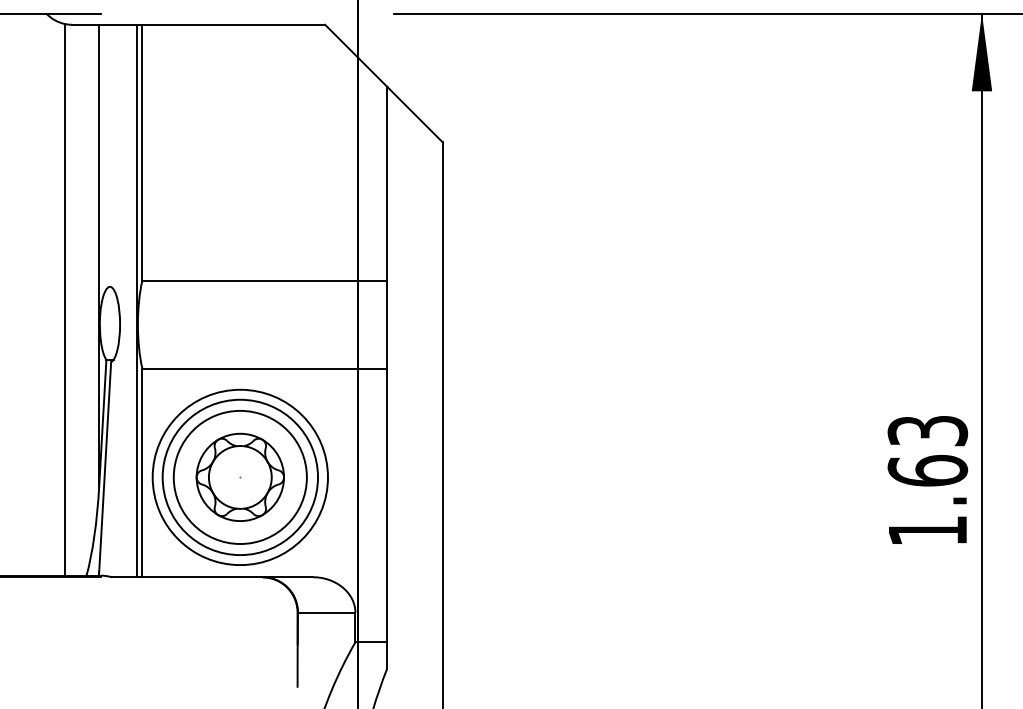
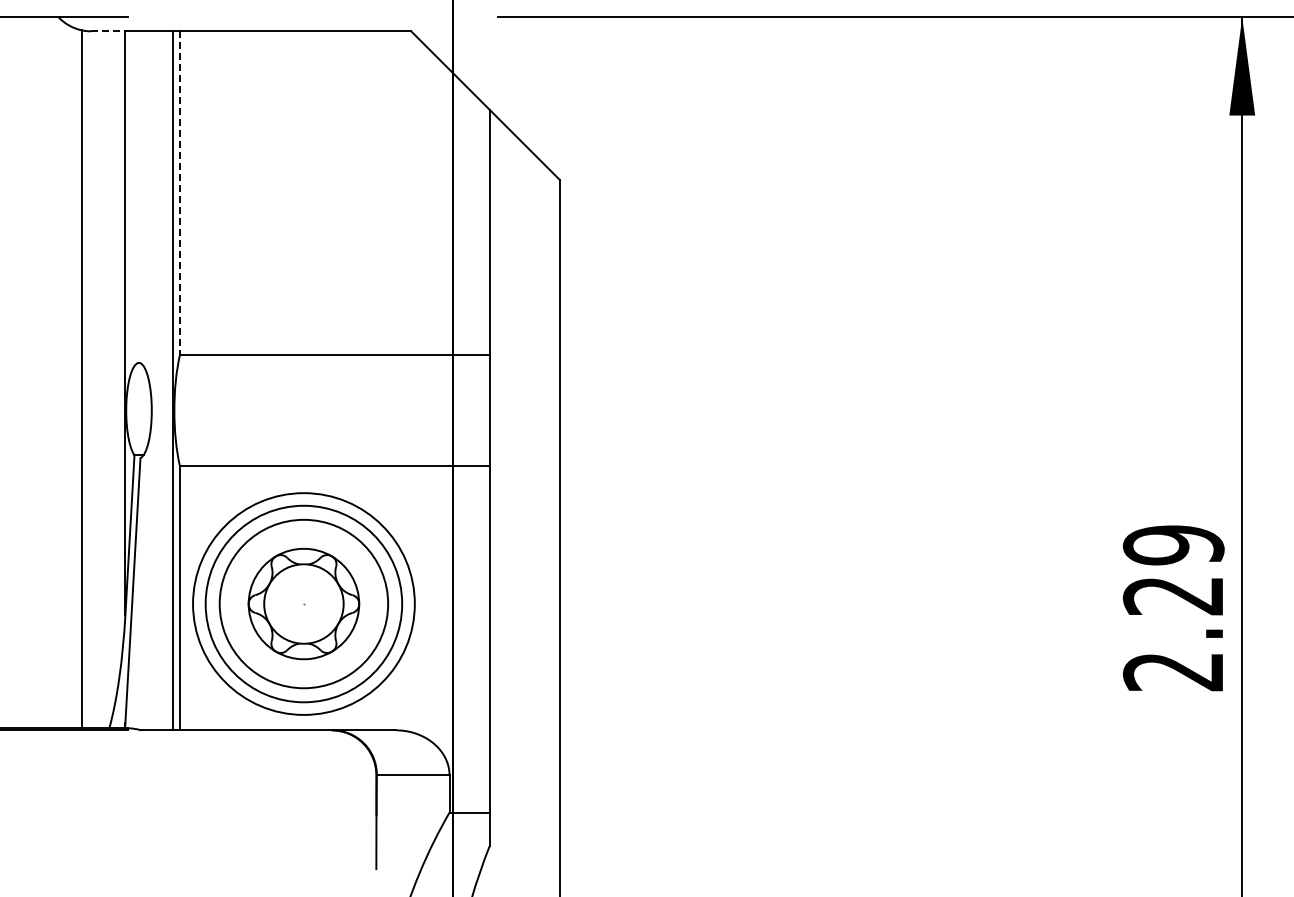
line: (85, 24) -> (108, 31), solid -> dashed
line: (142, 152) -> (180, 193), solid -> dashed
text: (927, 480) -> (1173, 608), 1.63 -> 2.29

